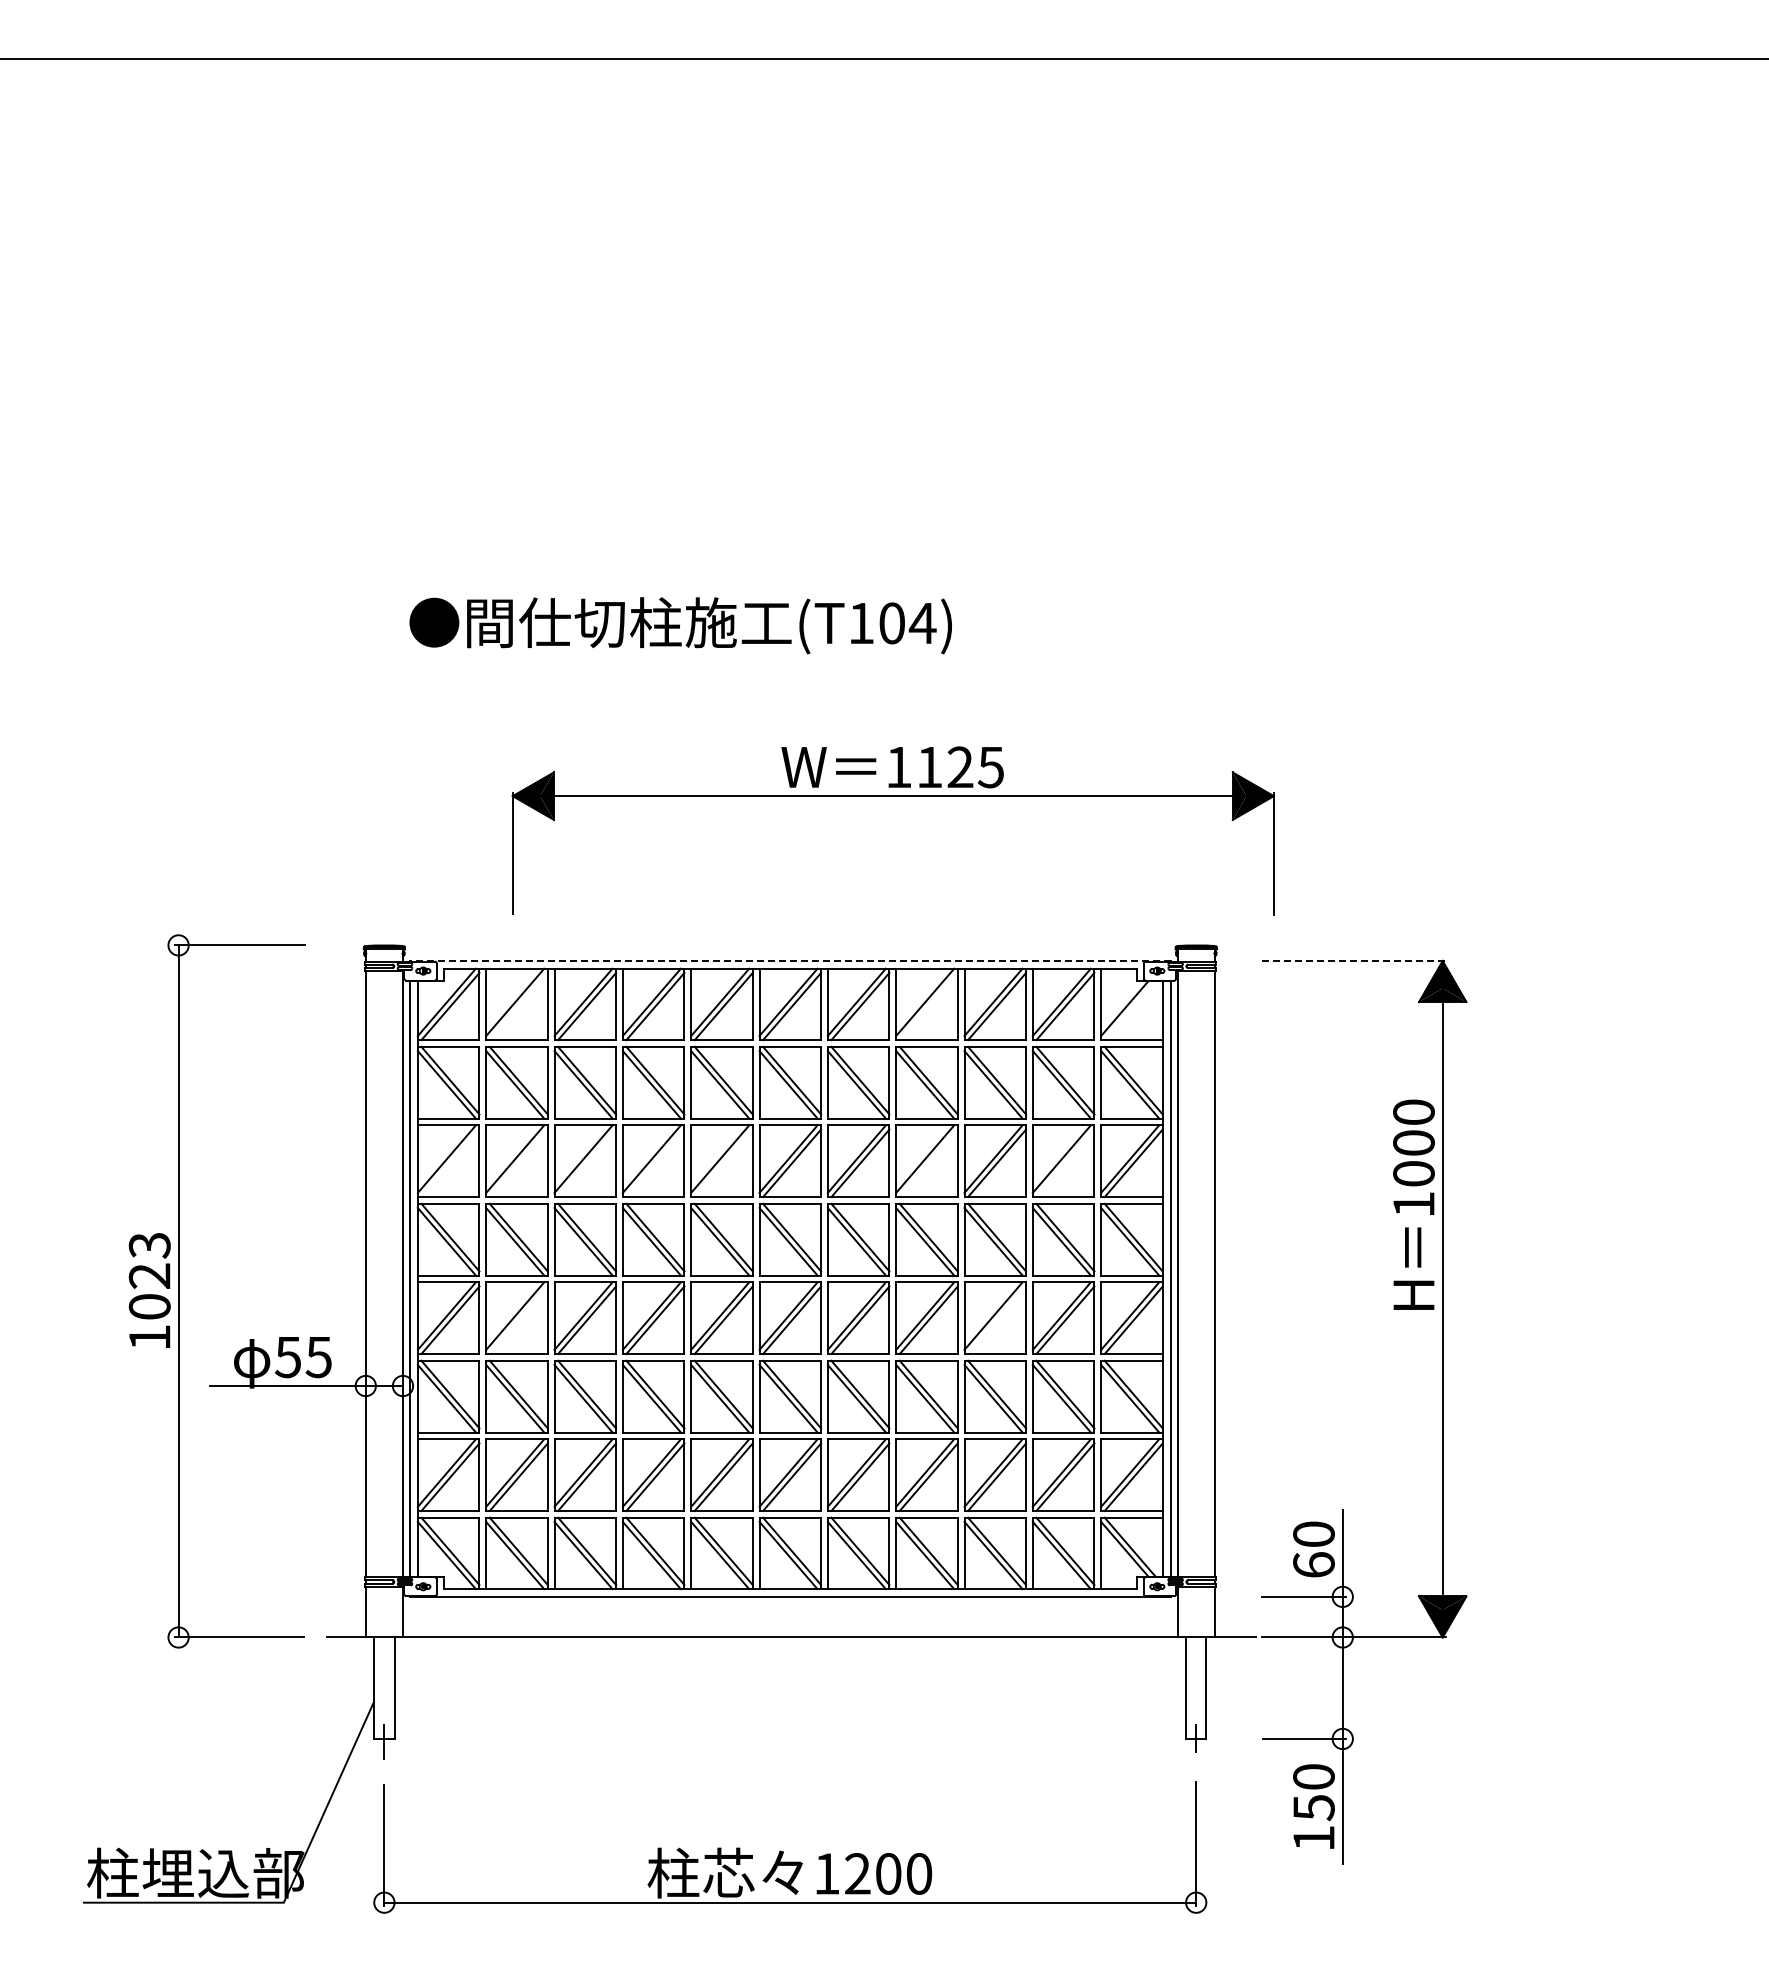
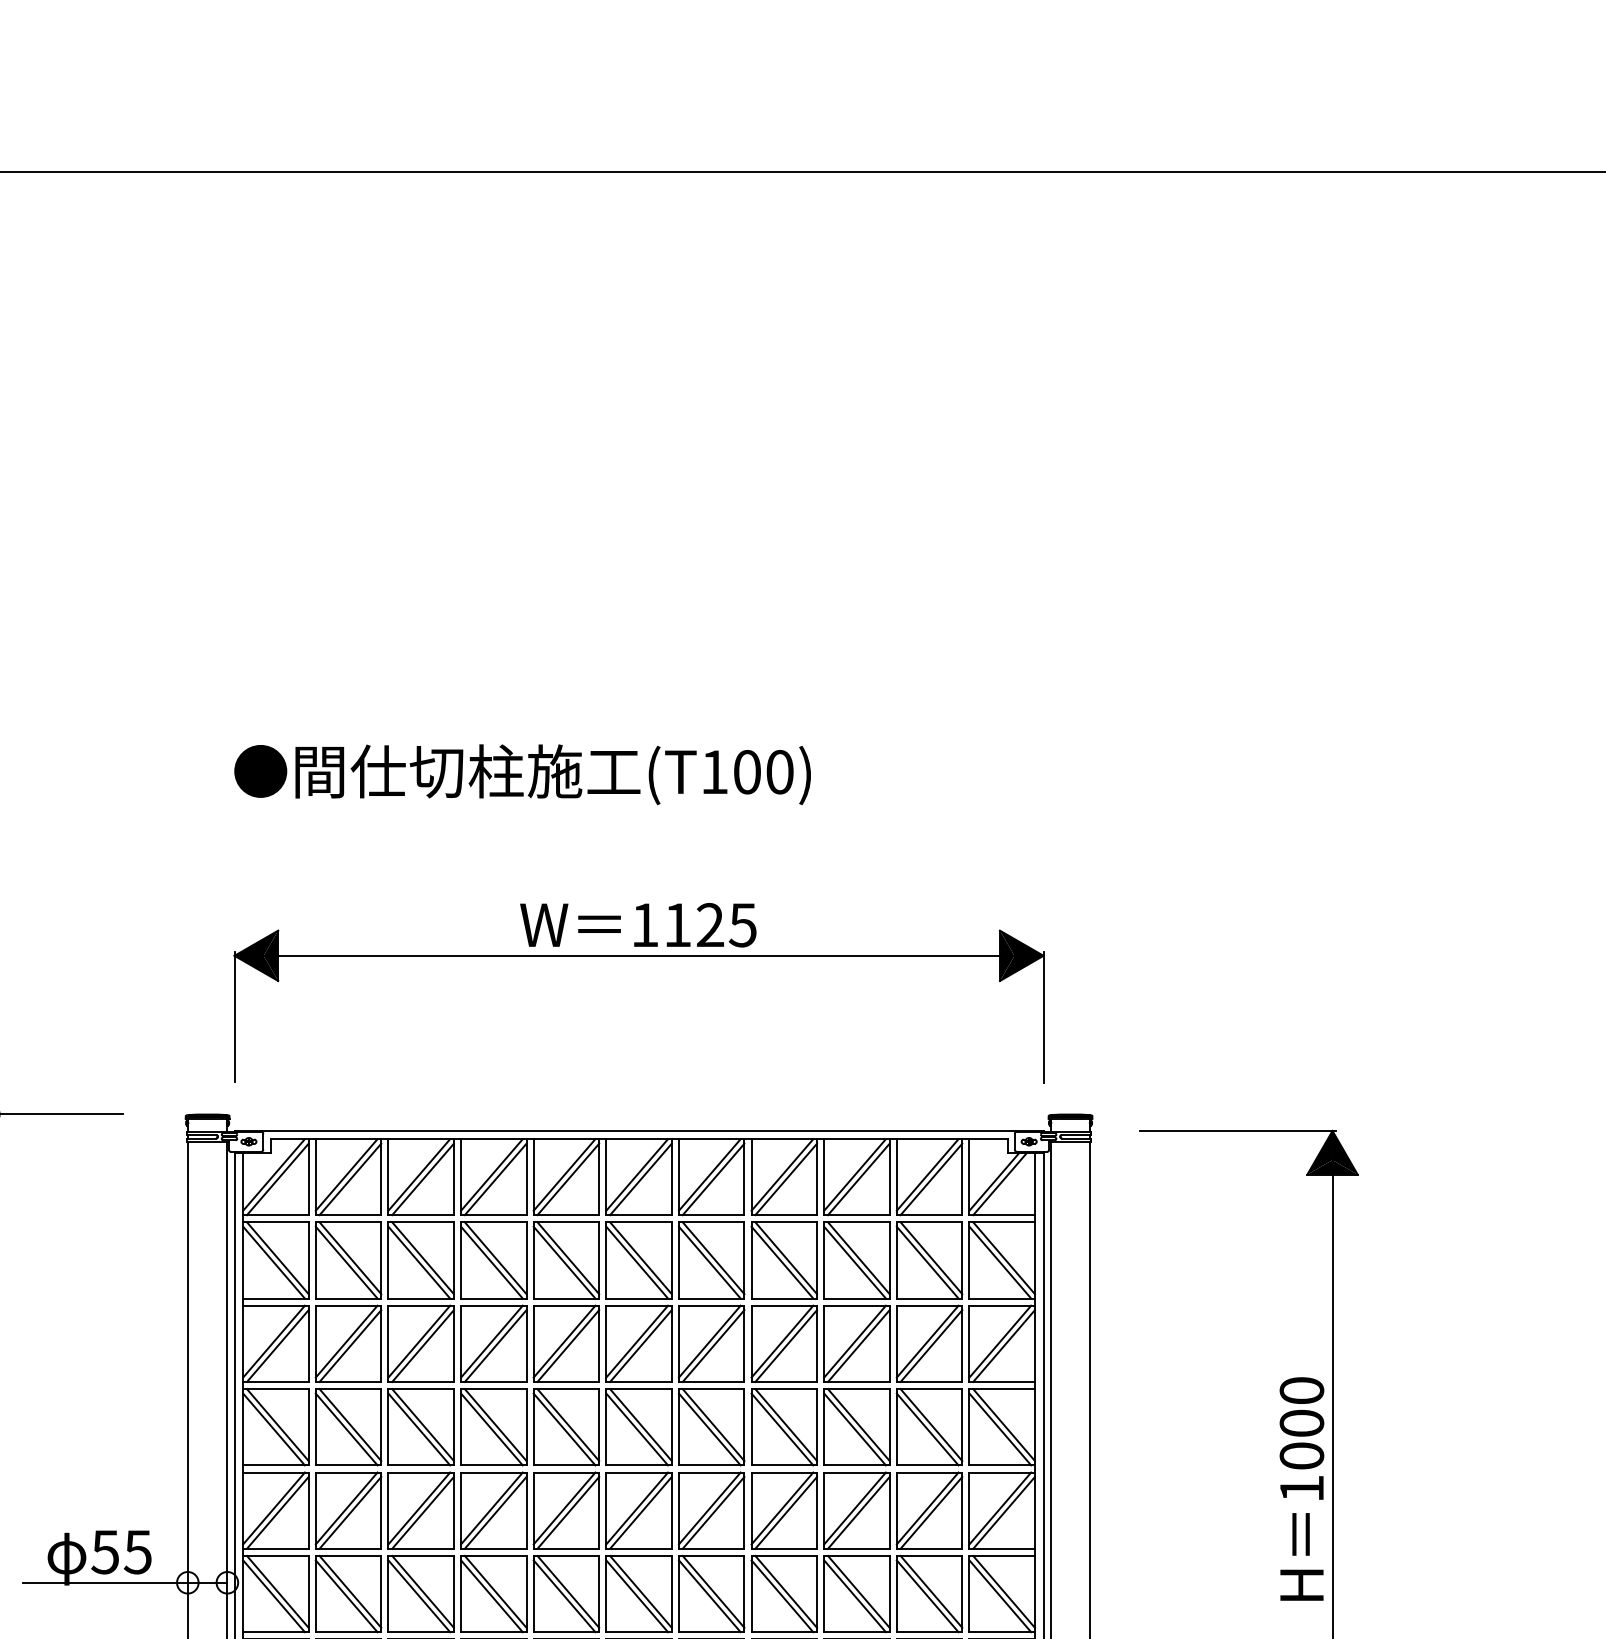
text: (922, 623) -> (779, 772), (T104) -> (T100)
part: (892, 796) -> (638, 956), moved
line: (790, 960) -> (639, 1130), dashed -> solid
line: (1354, 960) -> (1238, 1130), dashed -> solid
line: (518, 1006) -> (350, 1179), added
line: (928, 1006) -> (785, 1179), added
line: (1129, 1010) -> (999, 1183), added
line: (450, 1163) -> (277, 1346), added
line: (518, 1163) -> (350, 1346), added
line: (587, 1163) -> (423, 1346), added
line: (655, 1163) -> (495, 1346), added
line: (723, 1163) -> (568, 1346), added
line: (928, 1163) -> (785, 1346), added
line: (1065, 1163) -> (931, 1346), added
text: (1413, 1204) -> (1301, 1488), moved
line: (518, 1320) -> (350, 1513), added
line: (997, 1320) -> (859, 1513), added

